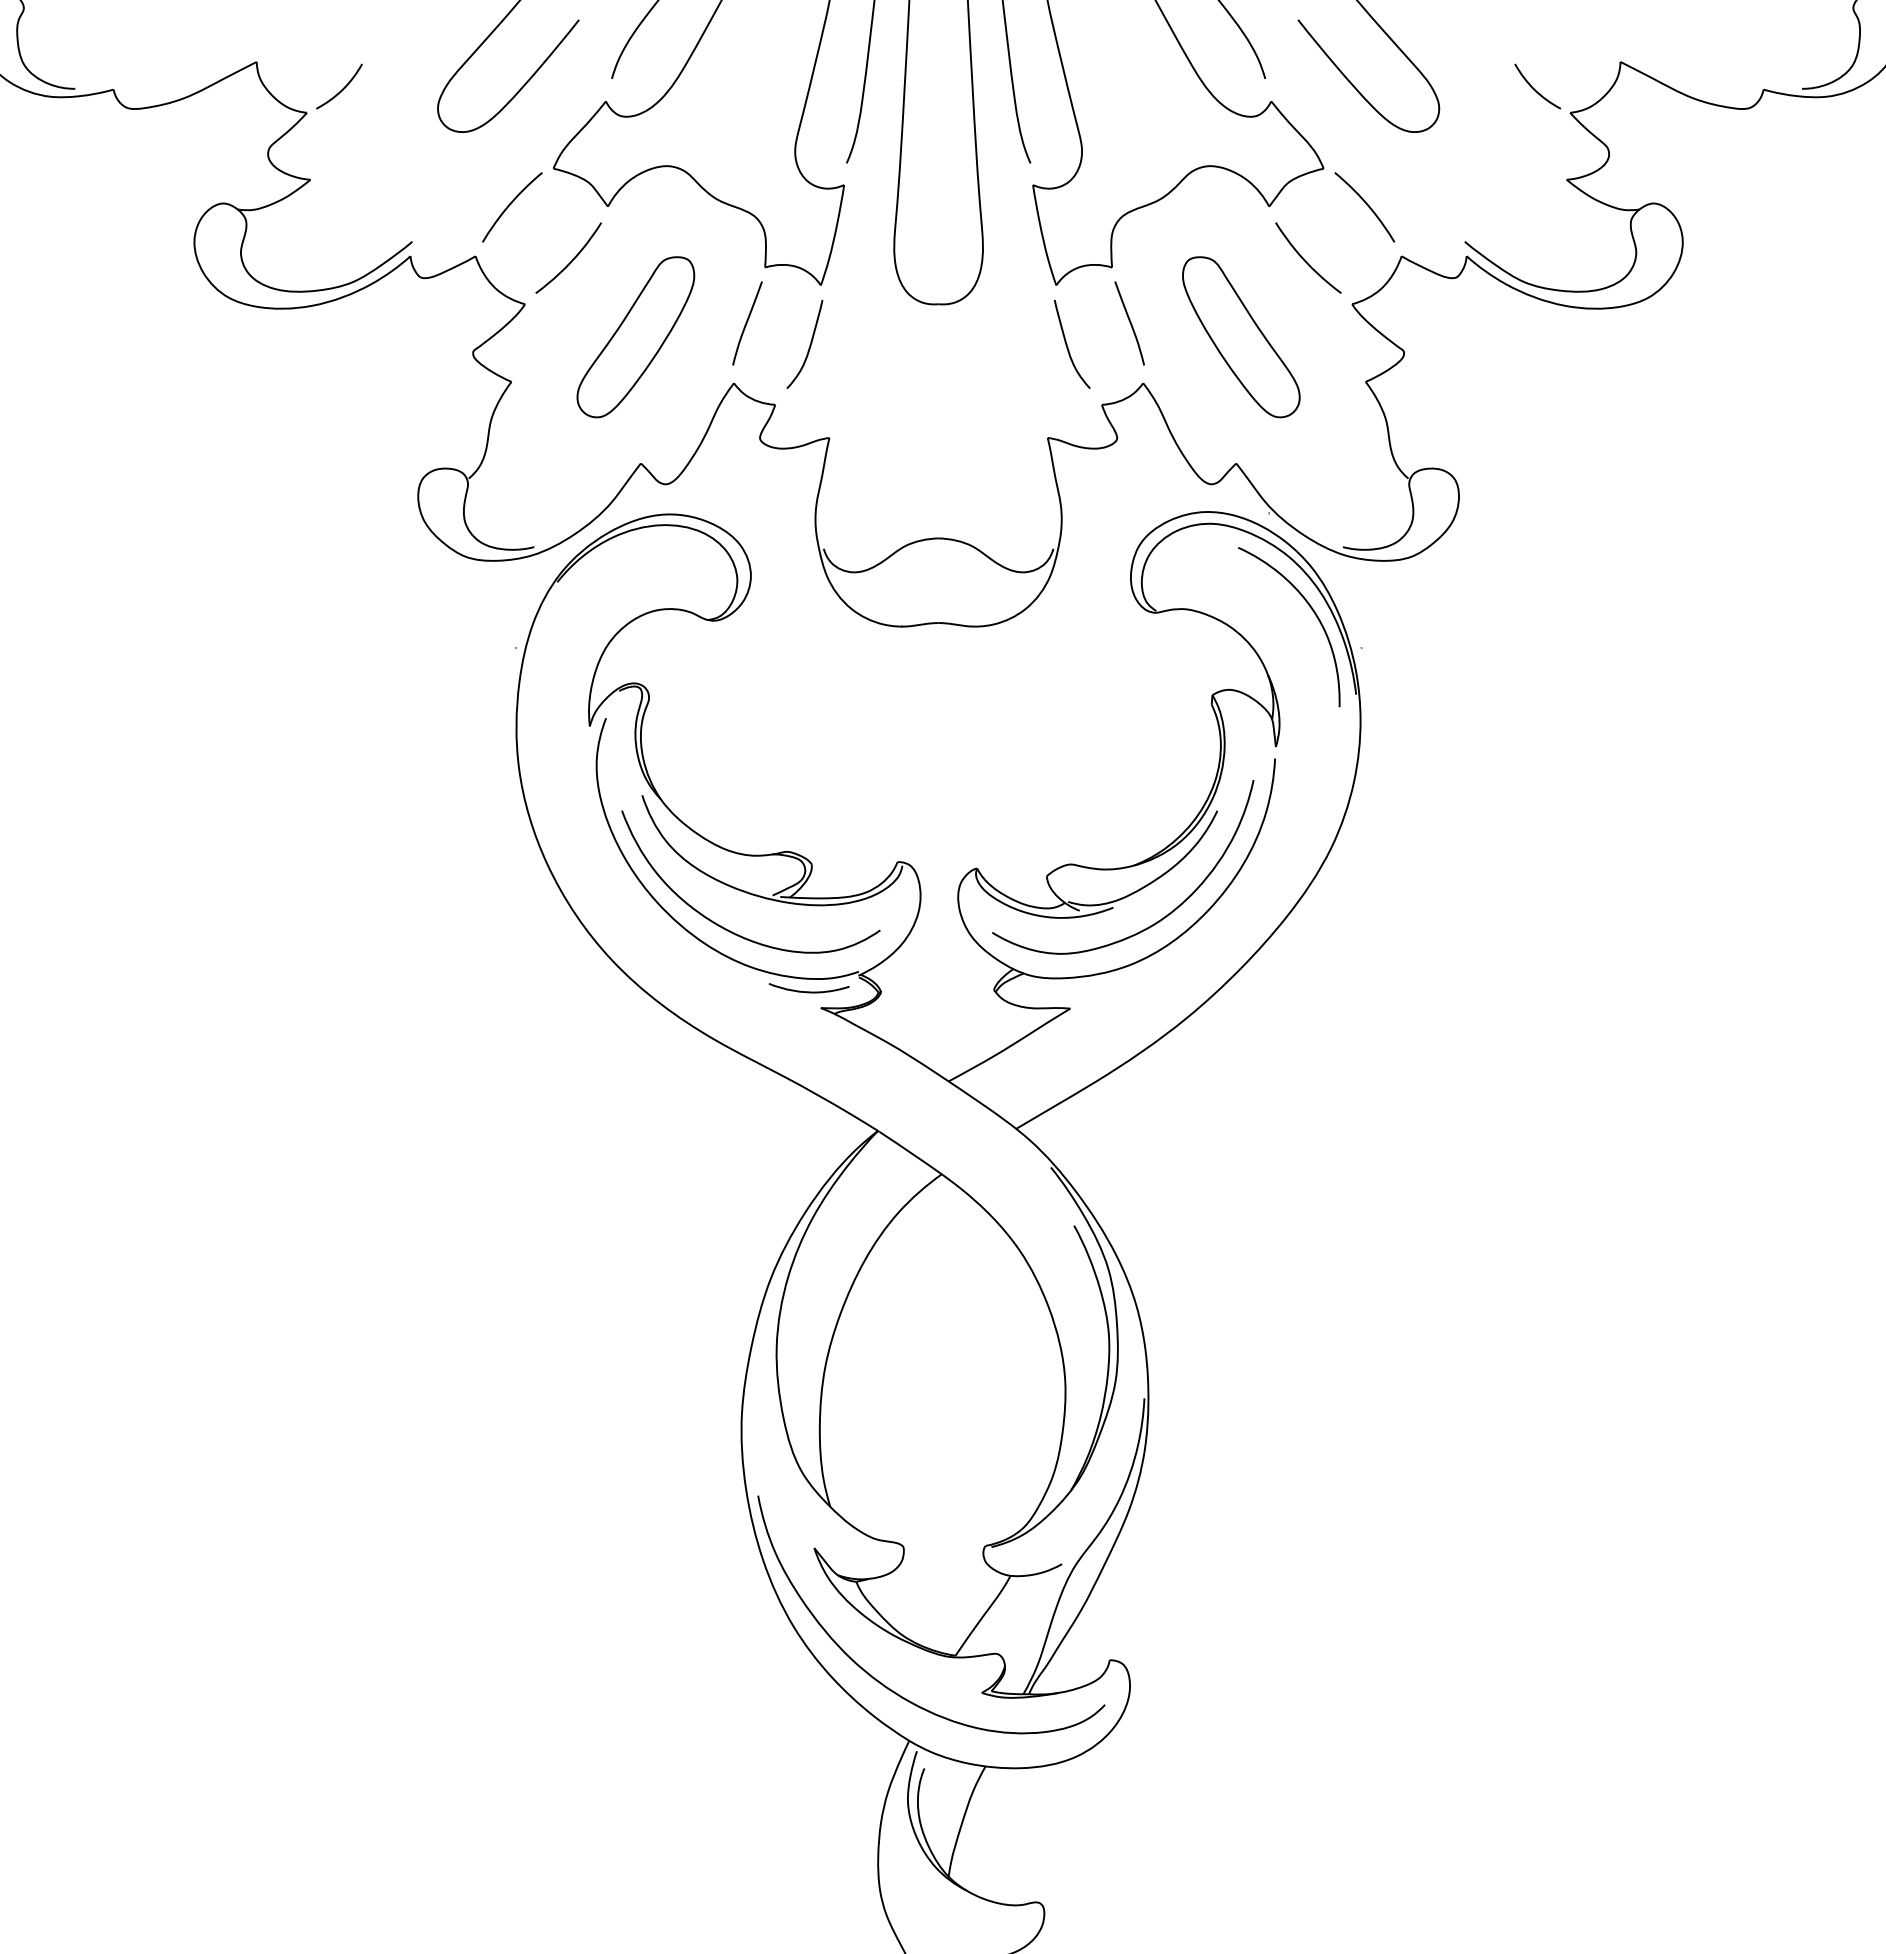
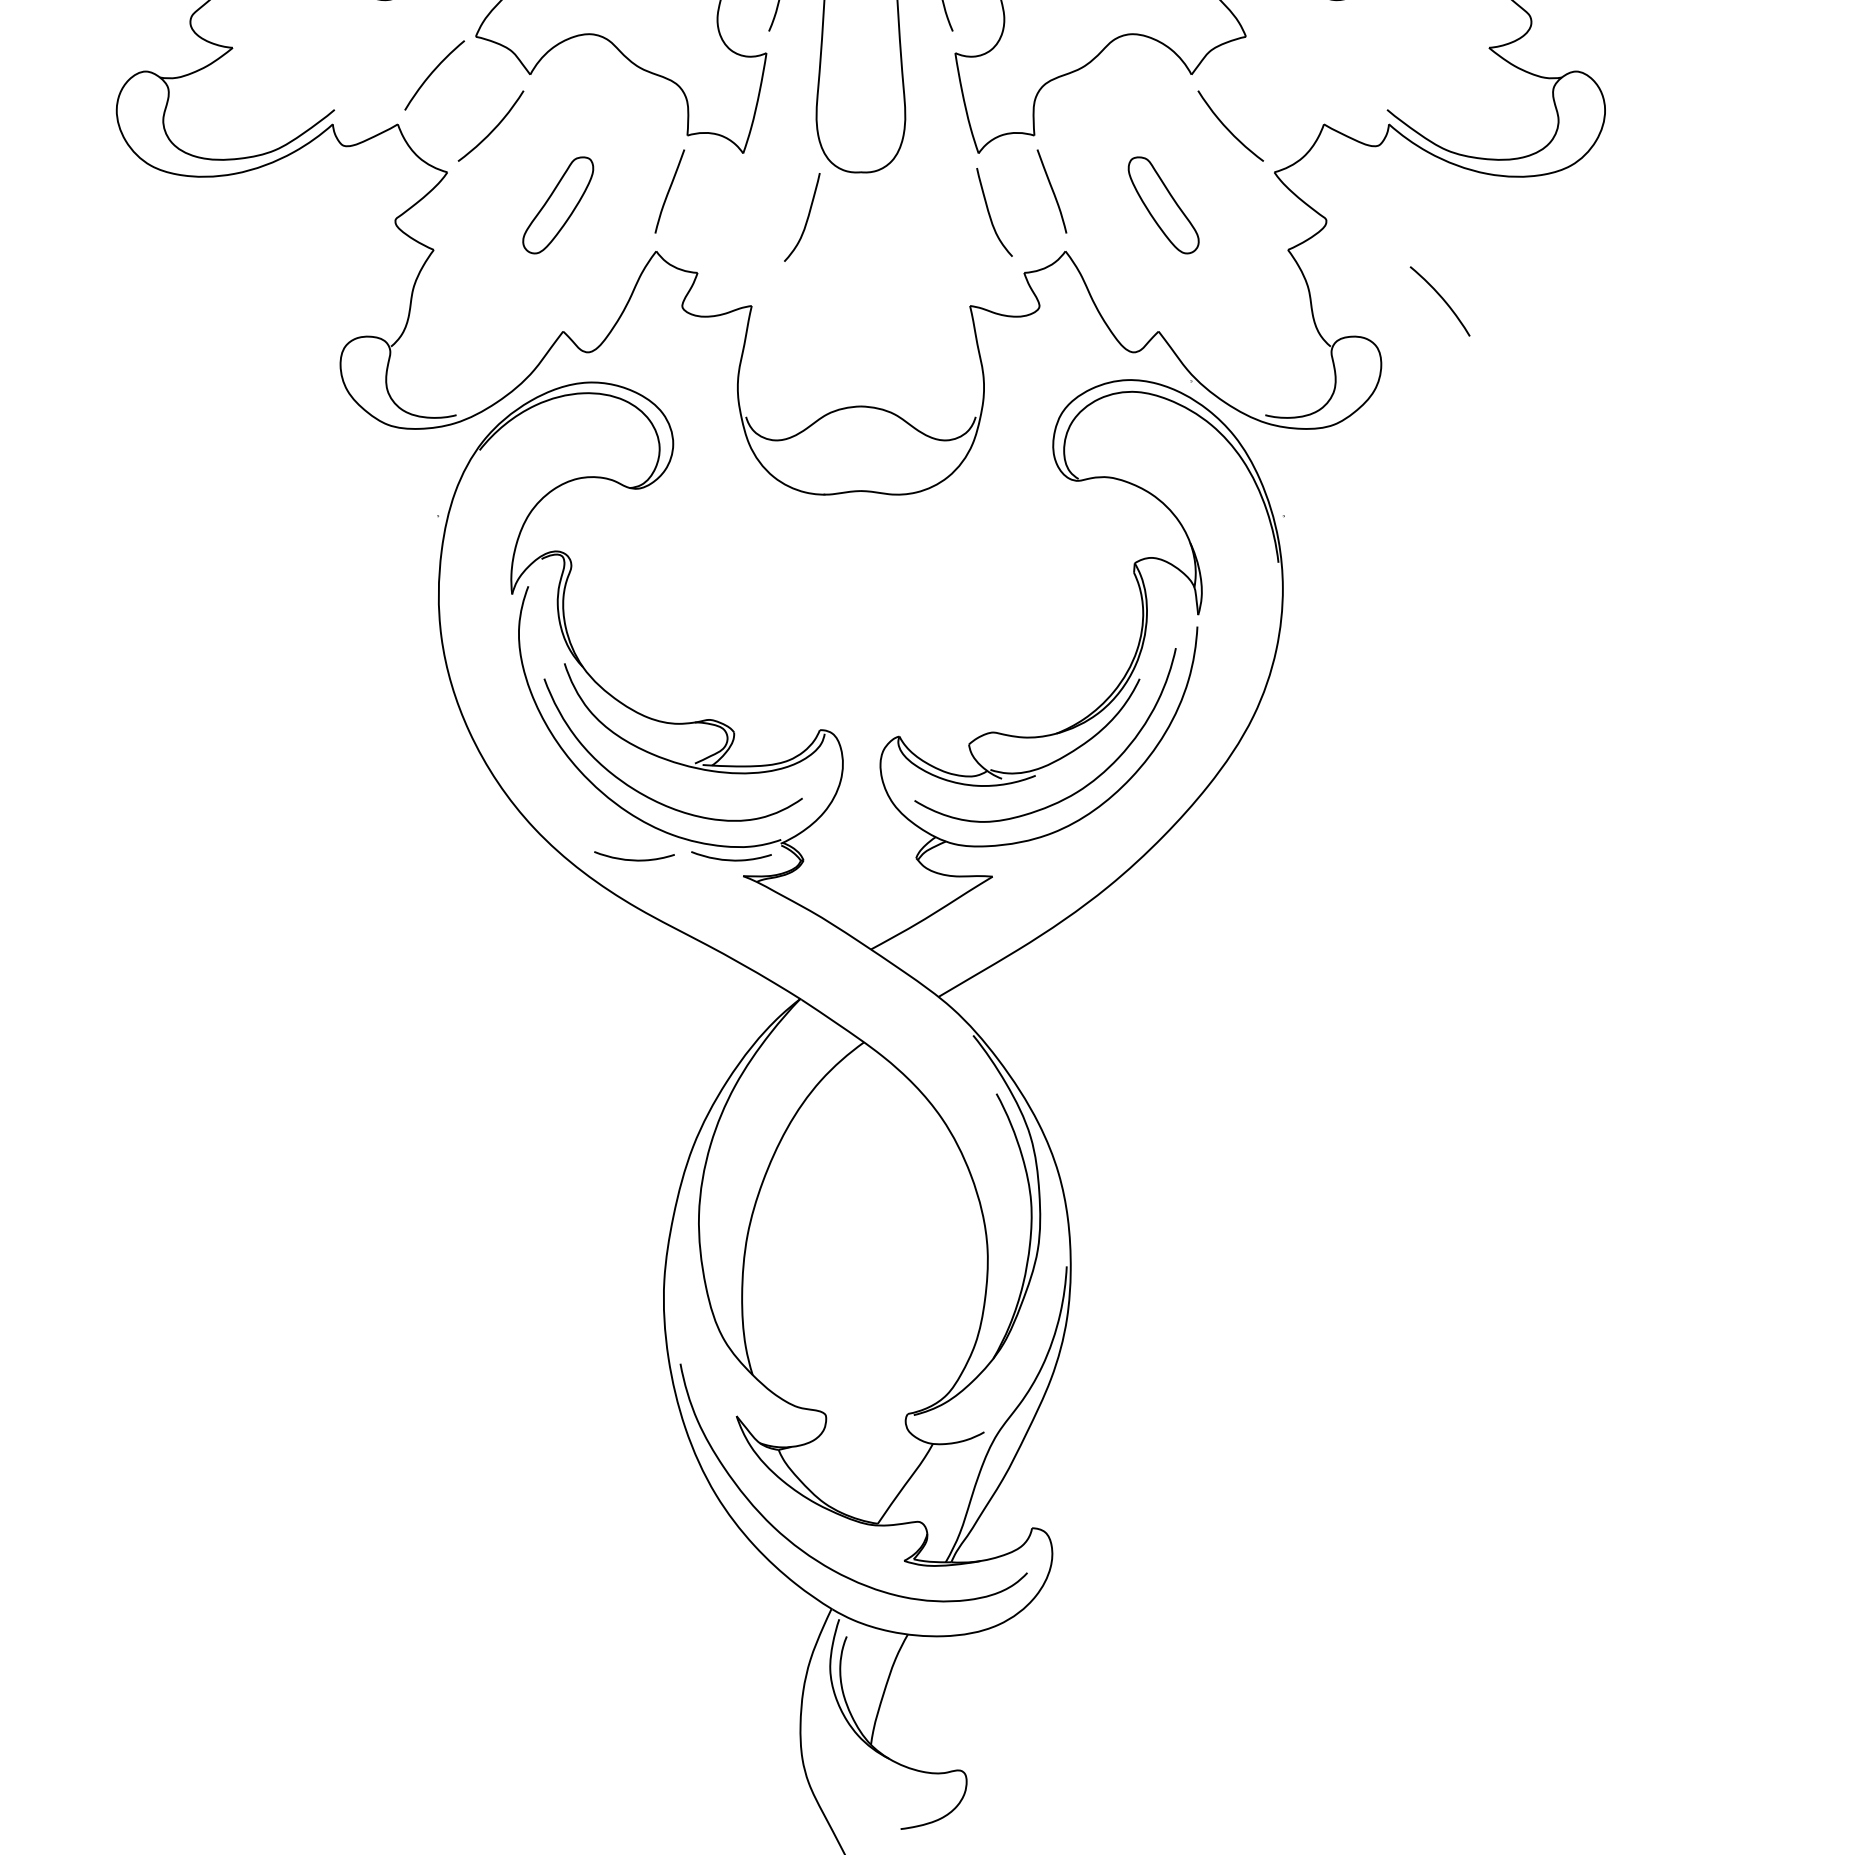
curve: (1367, 206) -> (1442, 300), moved
part: (635, 337) -> (557, 205), size x0.6
part: (1241, 337) -> (1163, 205), size x0.6
curve: (809, 344) -> (806, 217), moved
curve: (1312, 611) -> (1234, 479), removed
curve: (711, 991) -> (633, 859), added

